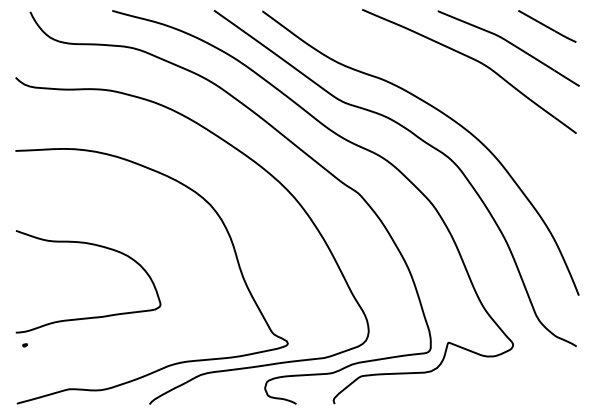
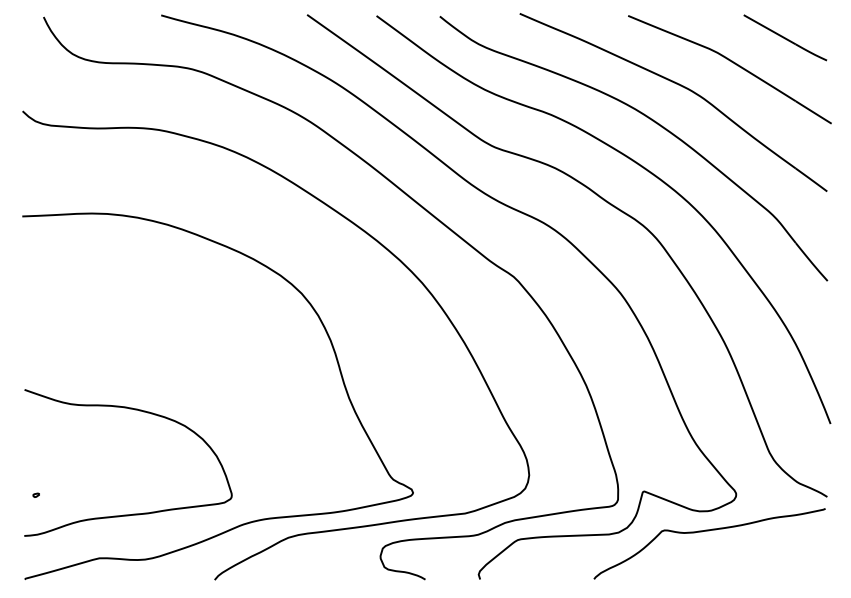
part: (453, 84) -> (650, 121), added
curve: (93, 316) -> (135, 512), moved
curve: (490, 371) -> (703, 532), added

